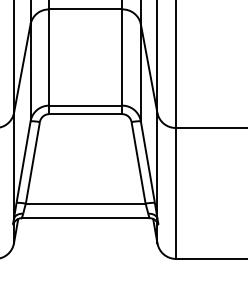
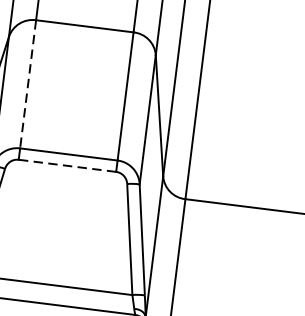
line: (49, 58) -> (28, 85), solid -> dashed
line: (85, 114) -> (67, 166), solid -> dashed

